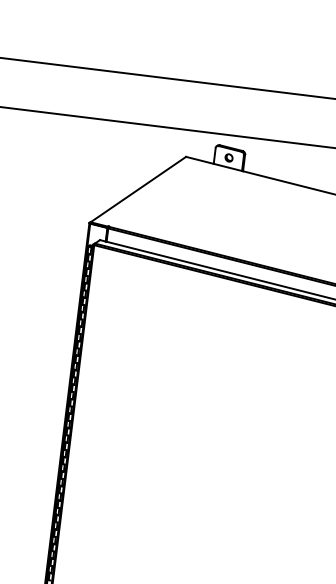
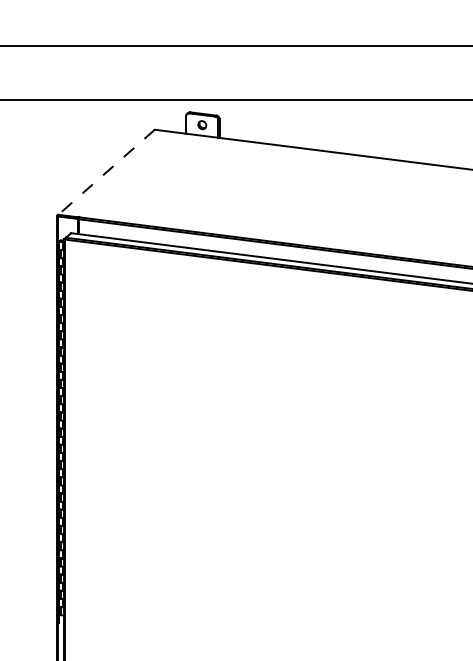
line: (138, 189) -> (106, 172), solid -> dashed

